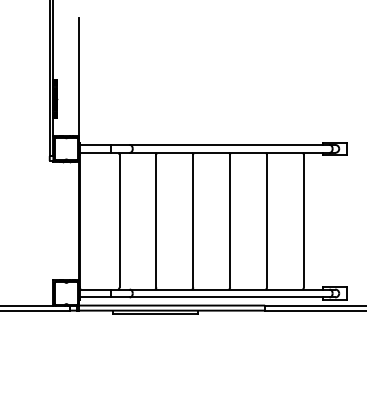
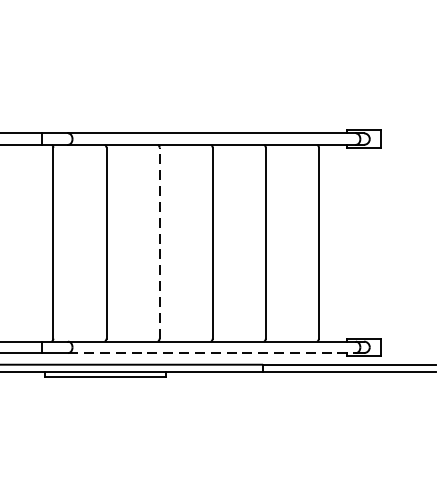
line: (193, 220) -> (159, 242), solid -> dashed
line: (229, 297) -> (211, 353), solid -> dashed

